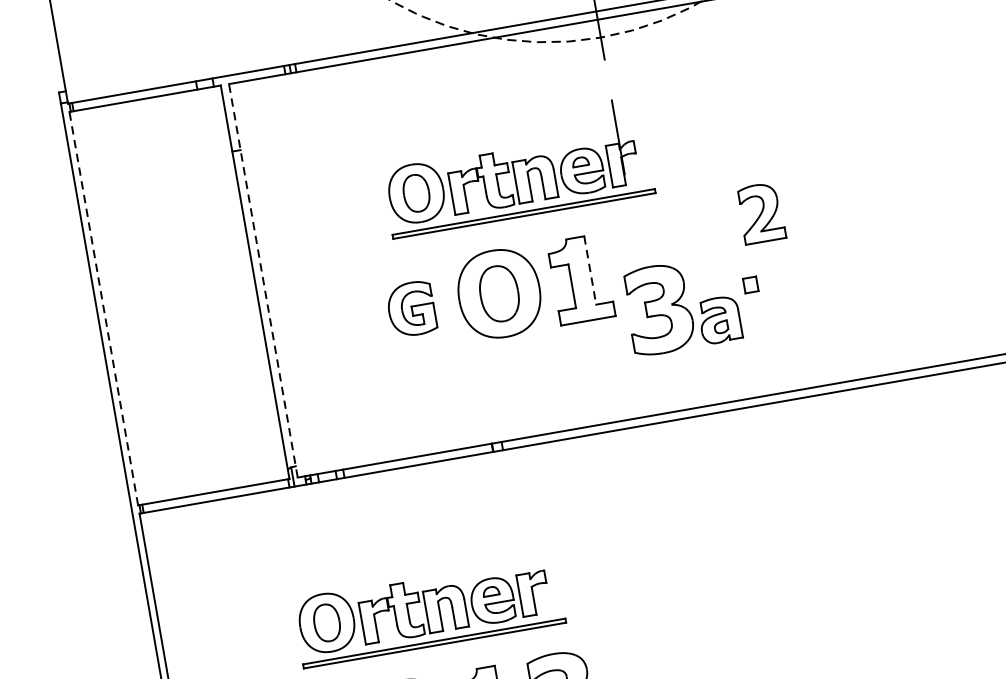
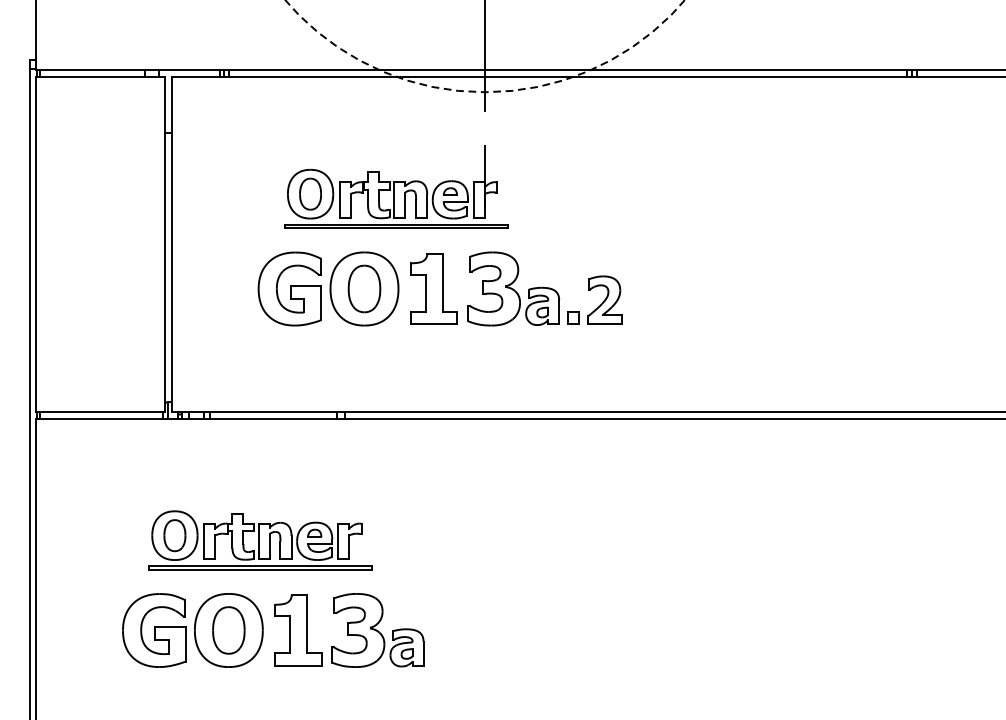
part: (760, 212) -> (604, 299), moved
line: (590, 271) -> (442, 283), dashed -> solid
line: (263, 279) -> (171, 243), dashed -> solid
part: (681, 304) -> (513, 288), moved
line: (104, 307) -> (36, 243), dashed -> solid
part: (411, 308) -> (289, 288), size x1.67

